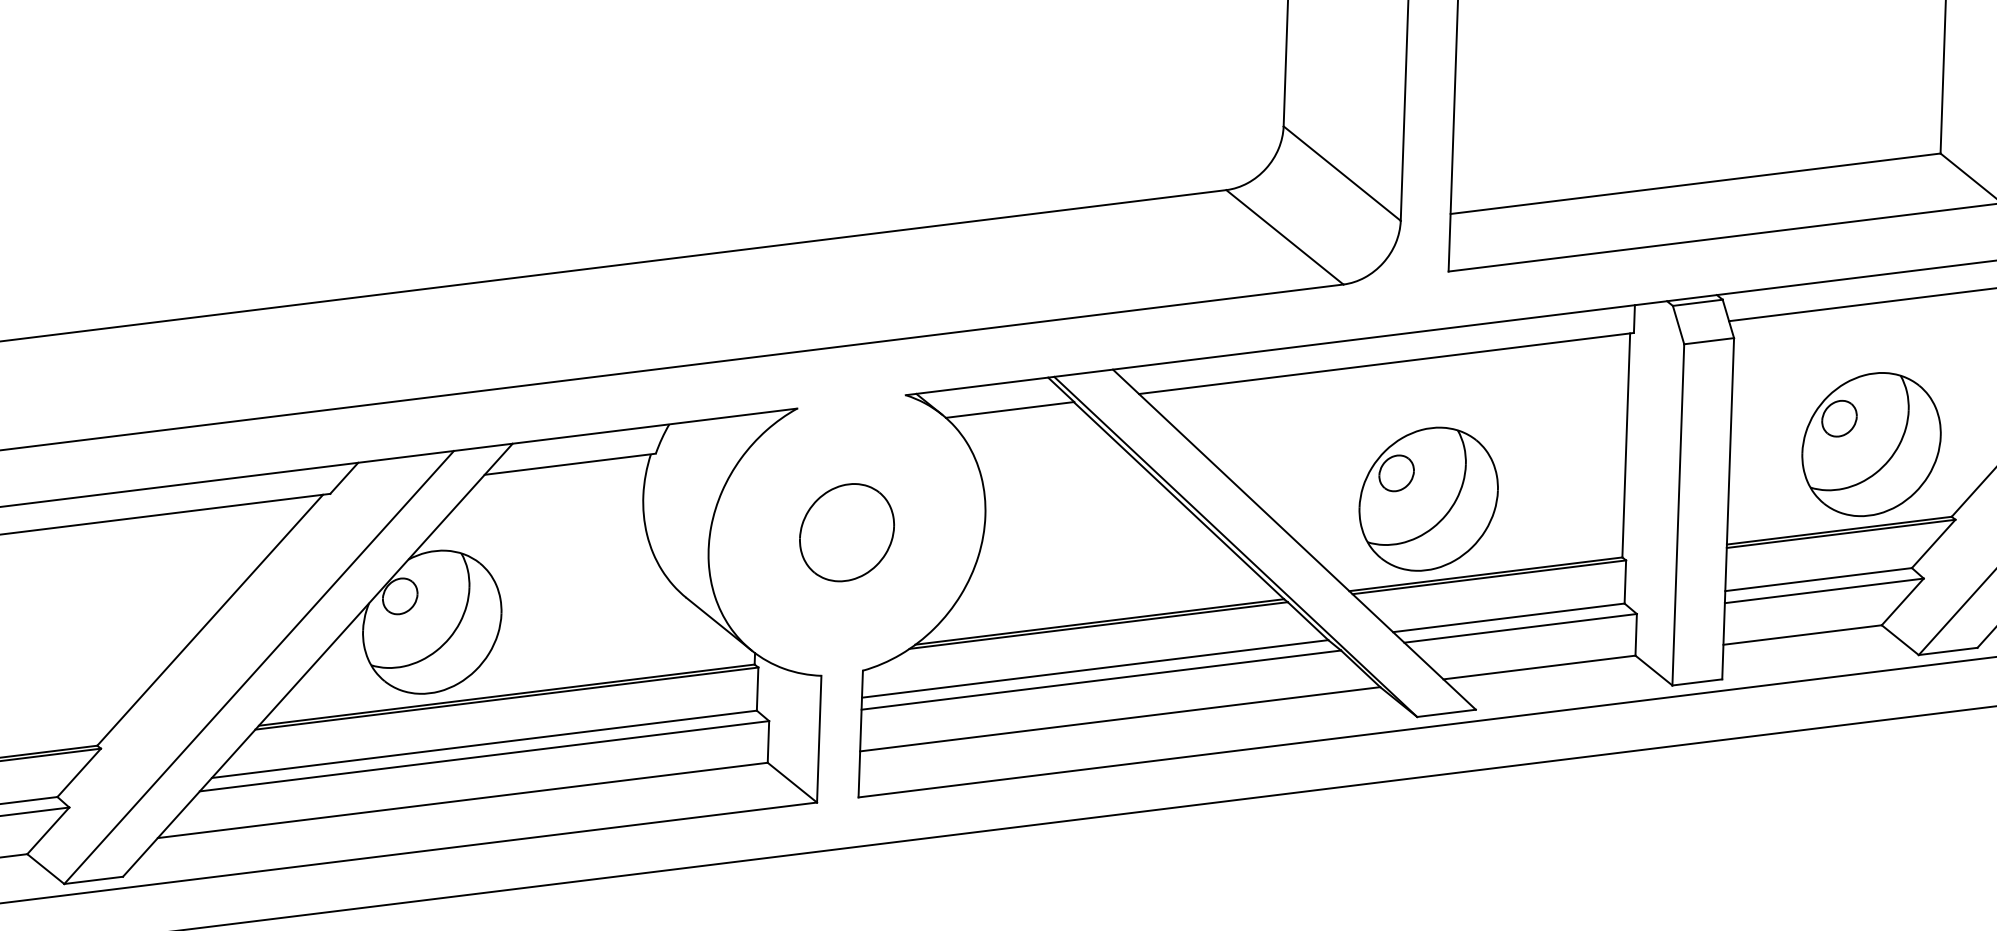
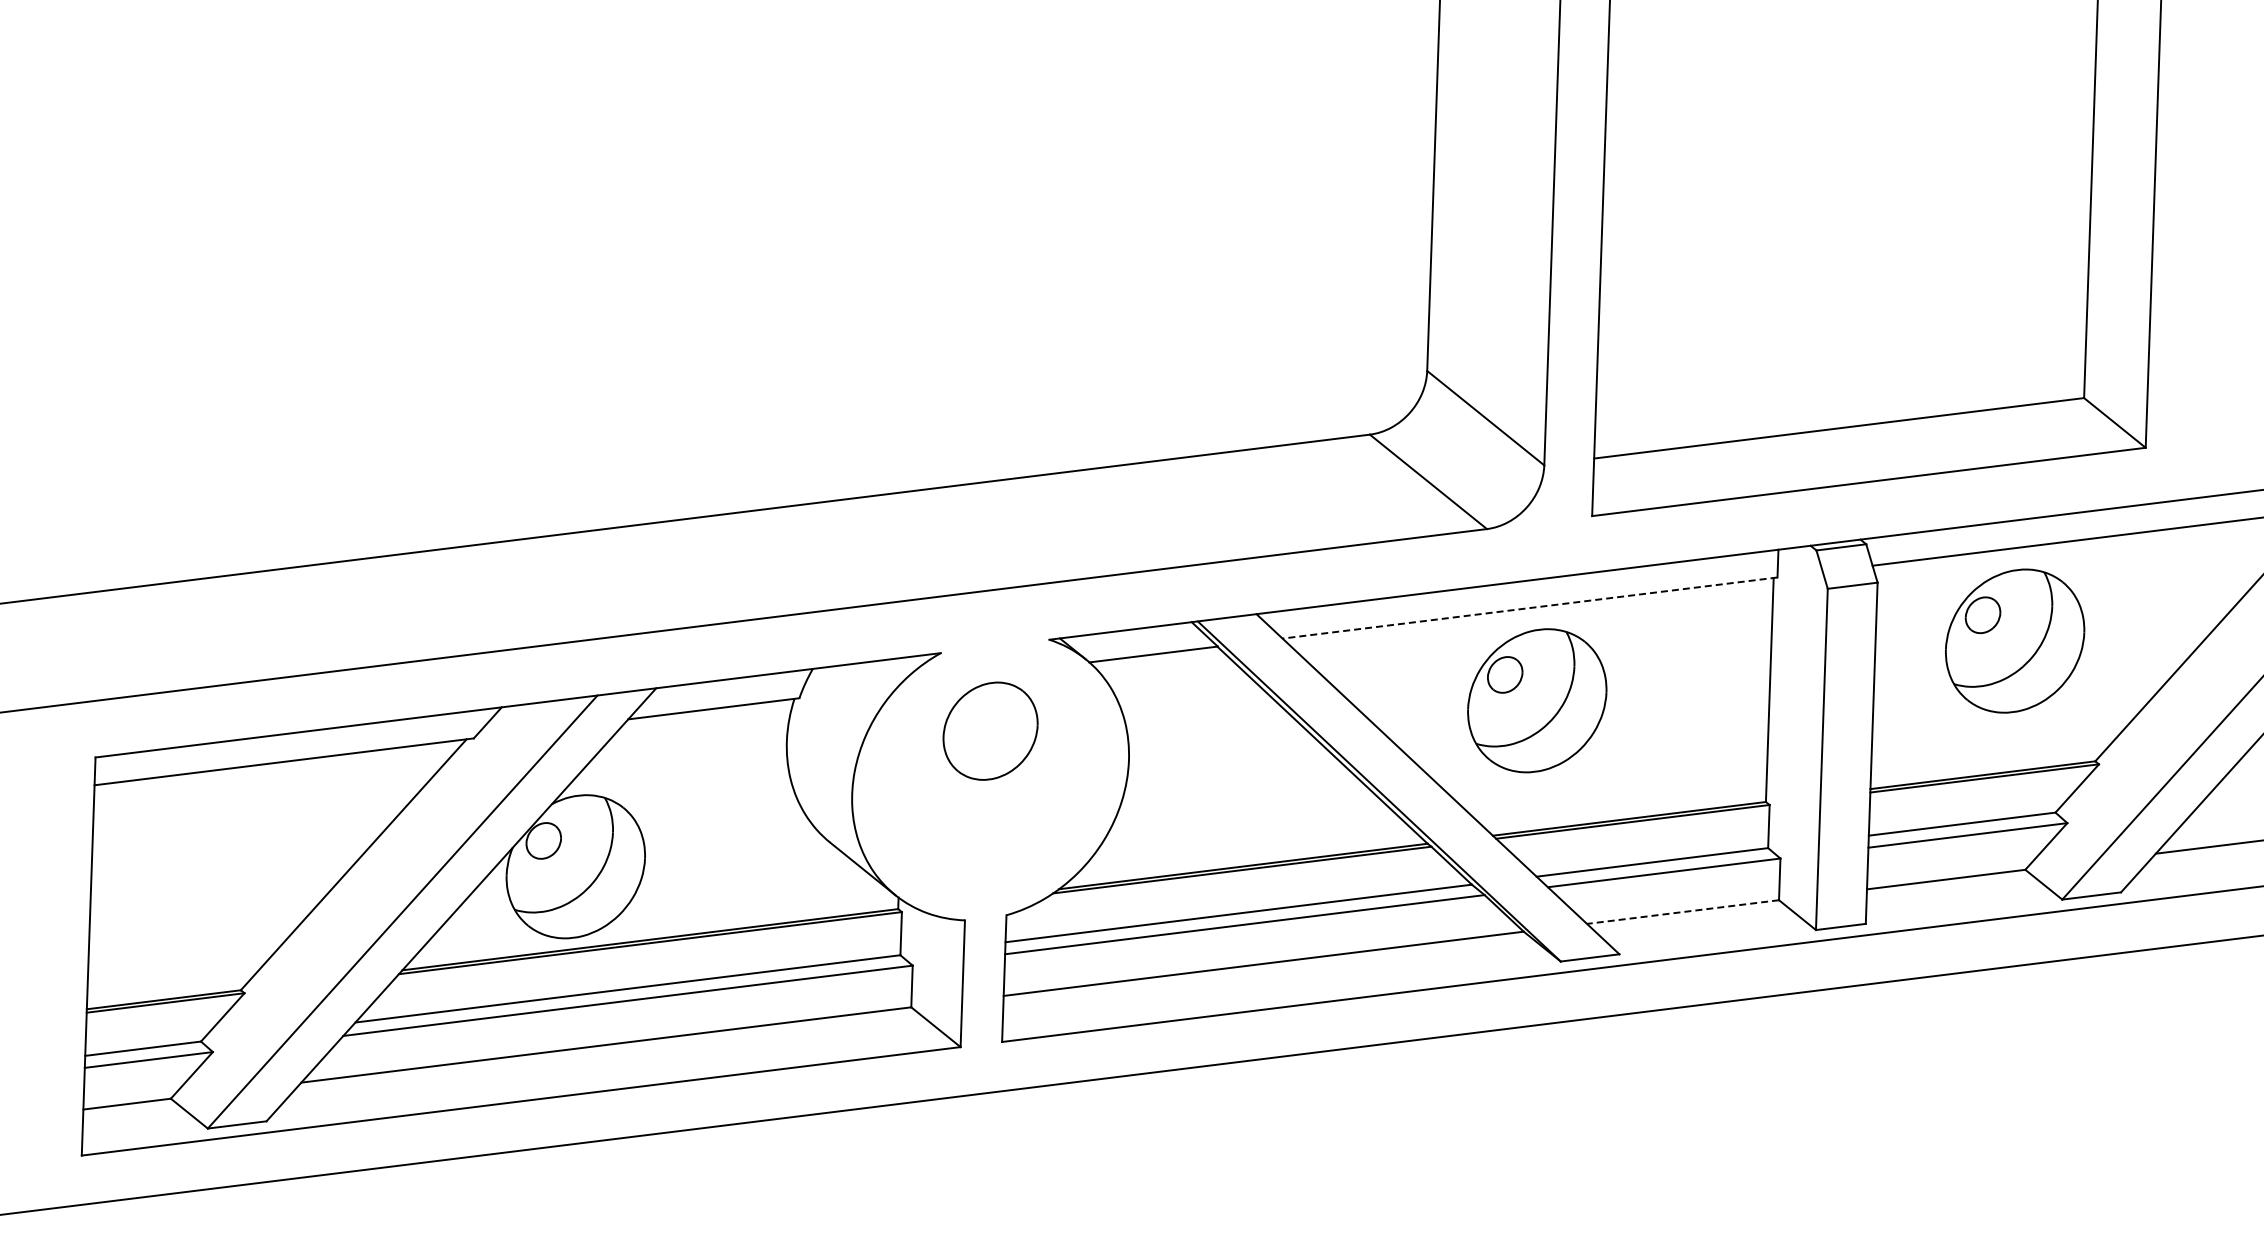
line: (1385, 363) -> (1529, 608), solid -> dashed
part: (1871, 443) -> (2015, 640), moved
part: (1428, 498) -> (1537, 700), moved
part: (846, 531) -> (990, 730), moved
line: (1539, 667) -> (1683, 912), solid -> dashed

